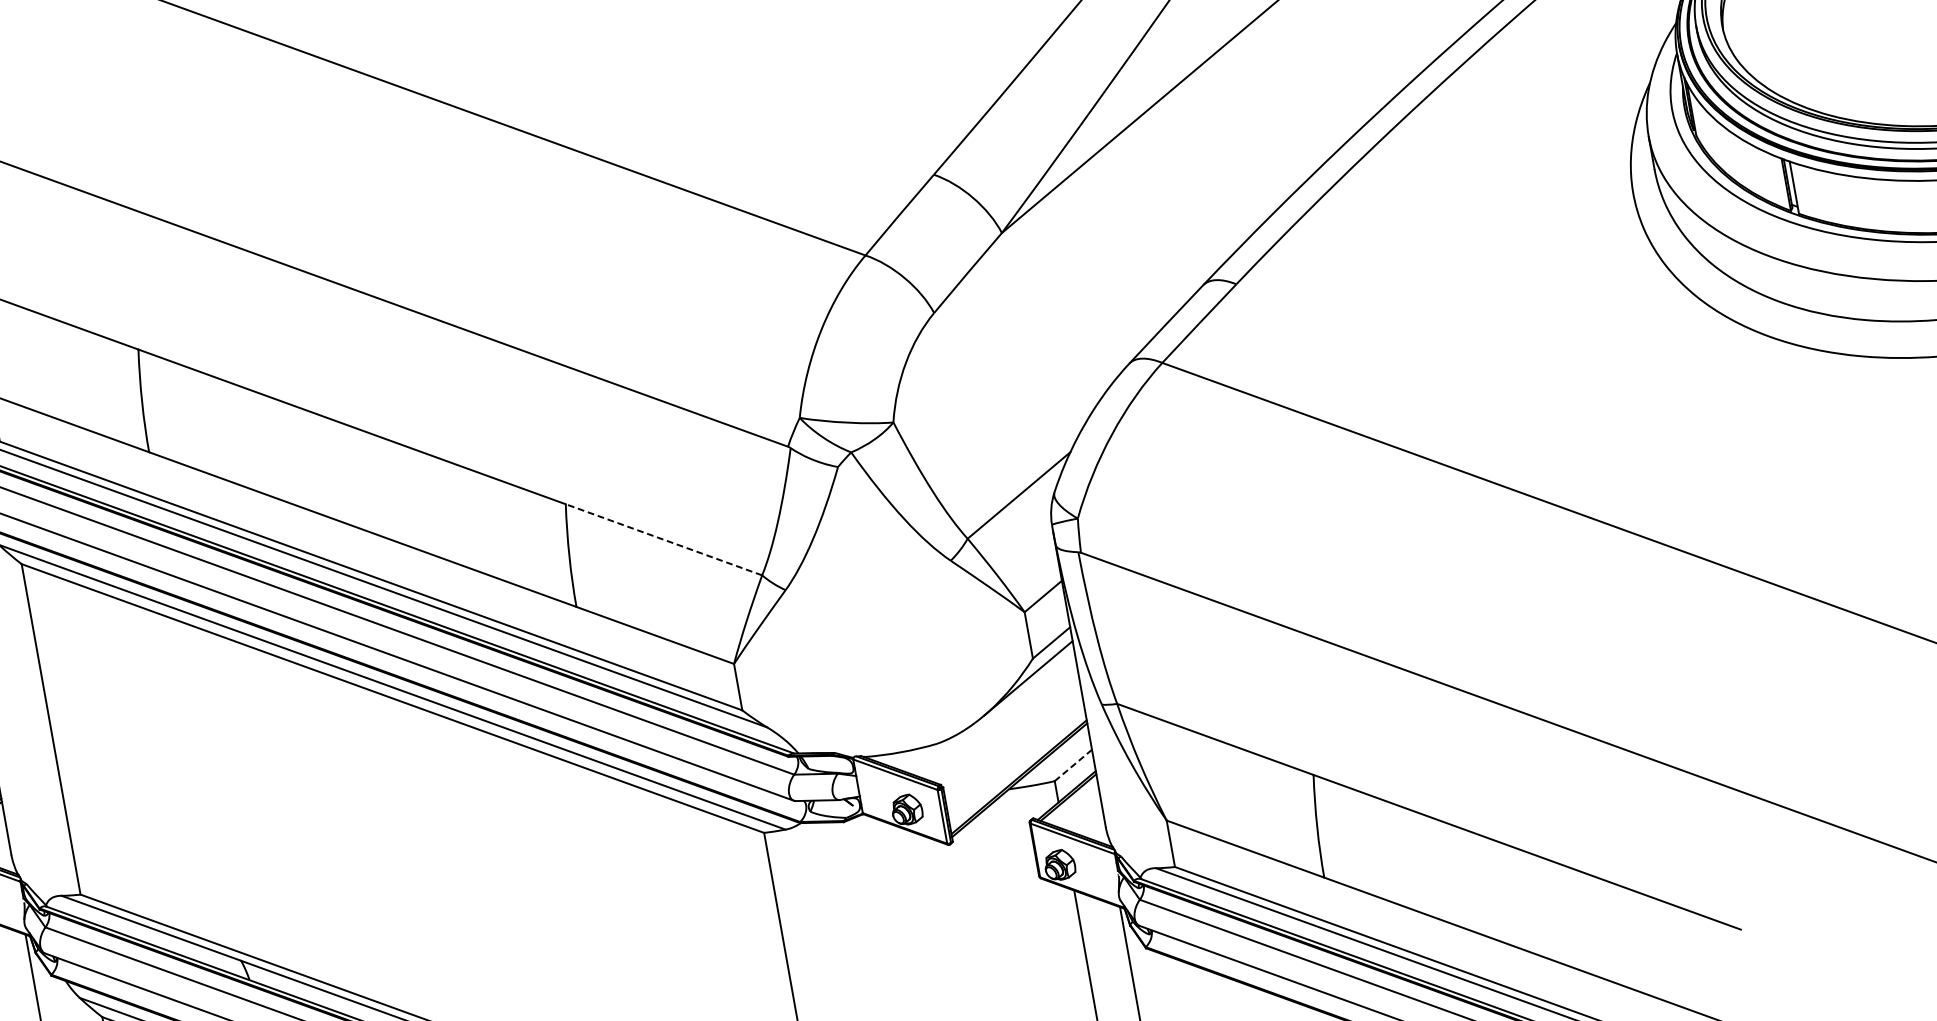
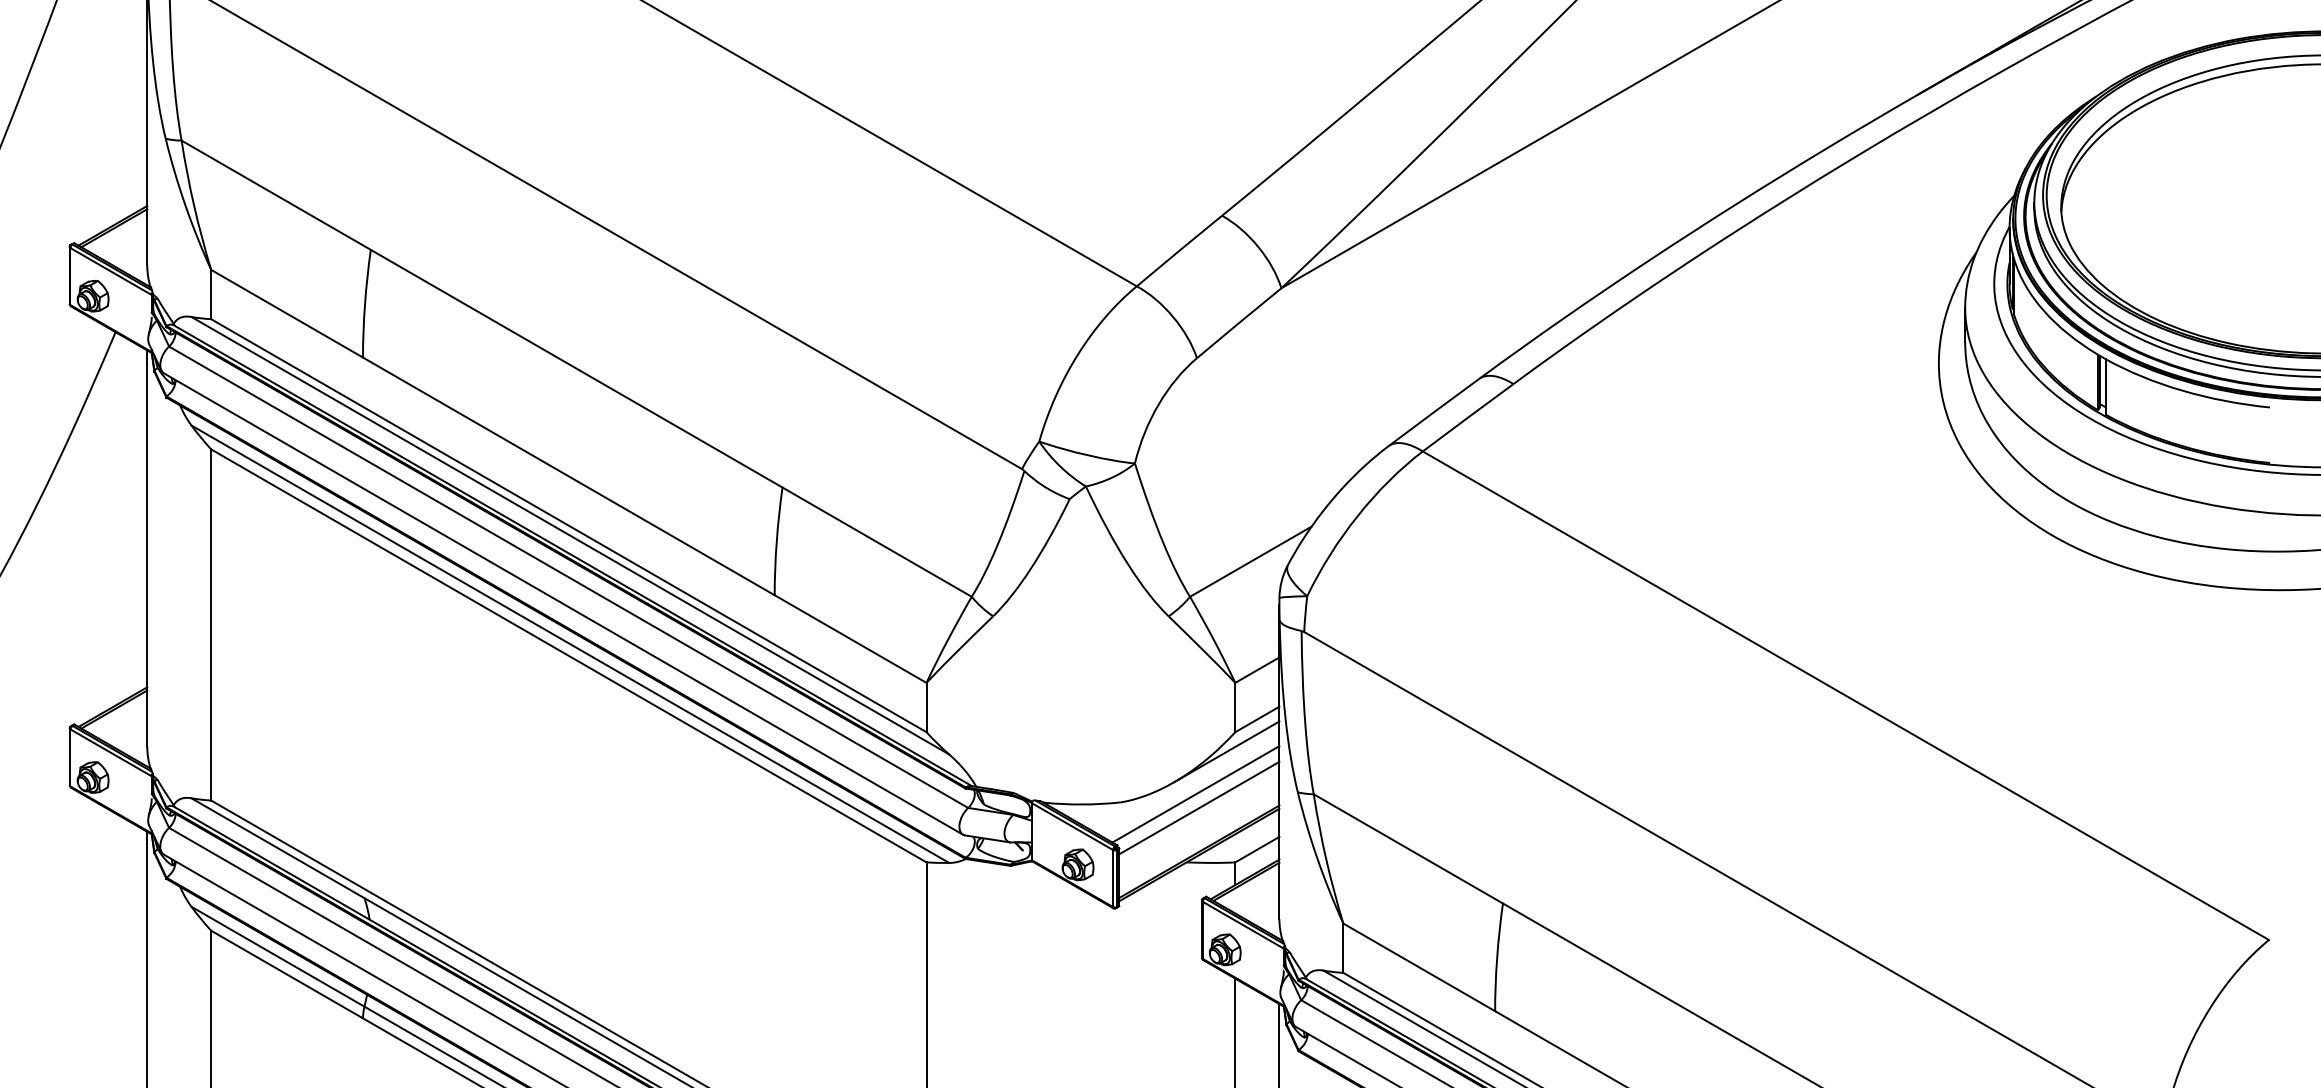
line: (663, 539) -> (876, 541), dashed -> solid
line: (1005, 723) -> (1195, 794), added
line: (1011, 735) -> (1199, 807), added
line: (1072, 765) -> (1256, 849), dashed -> solid

